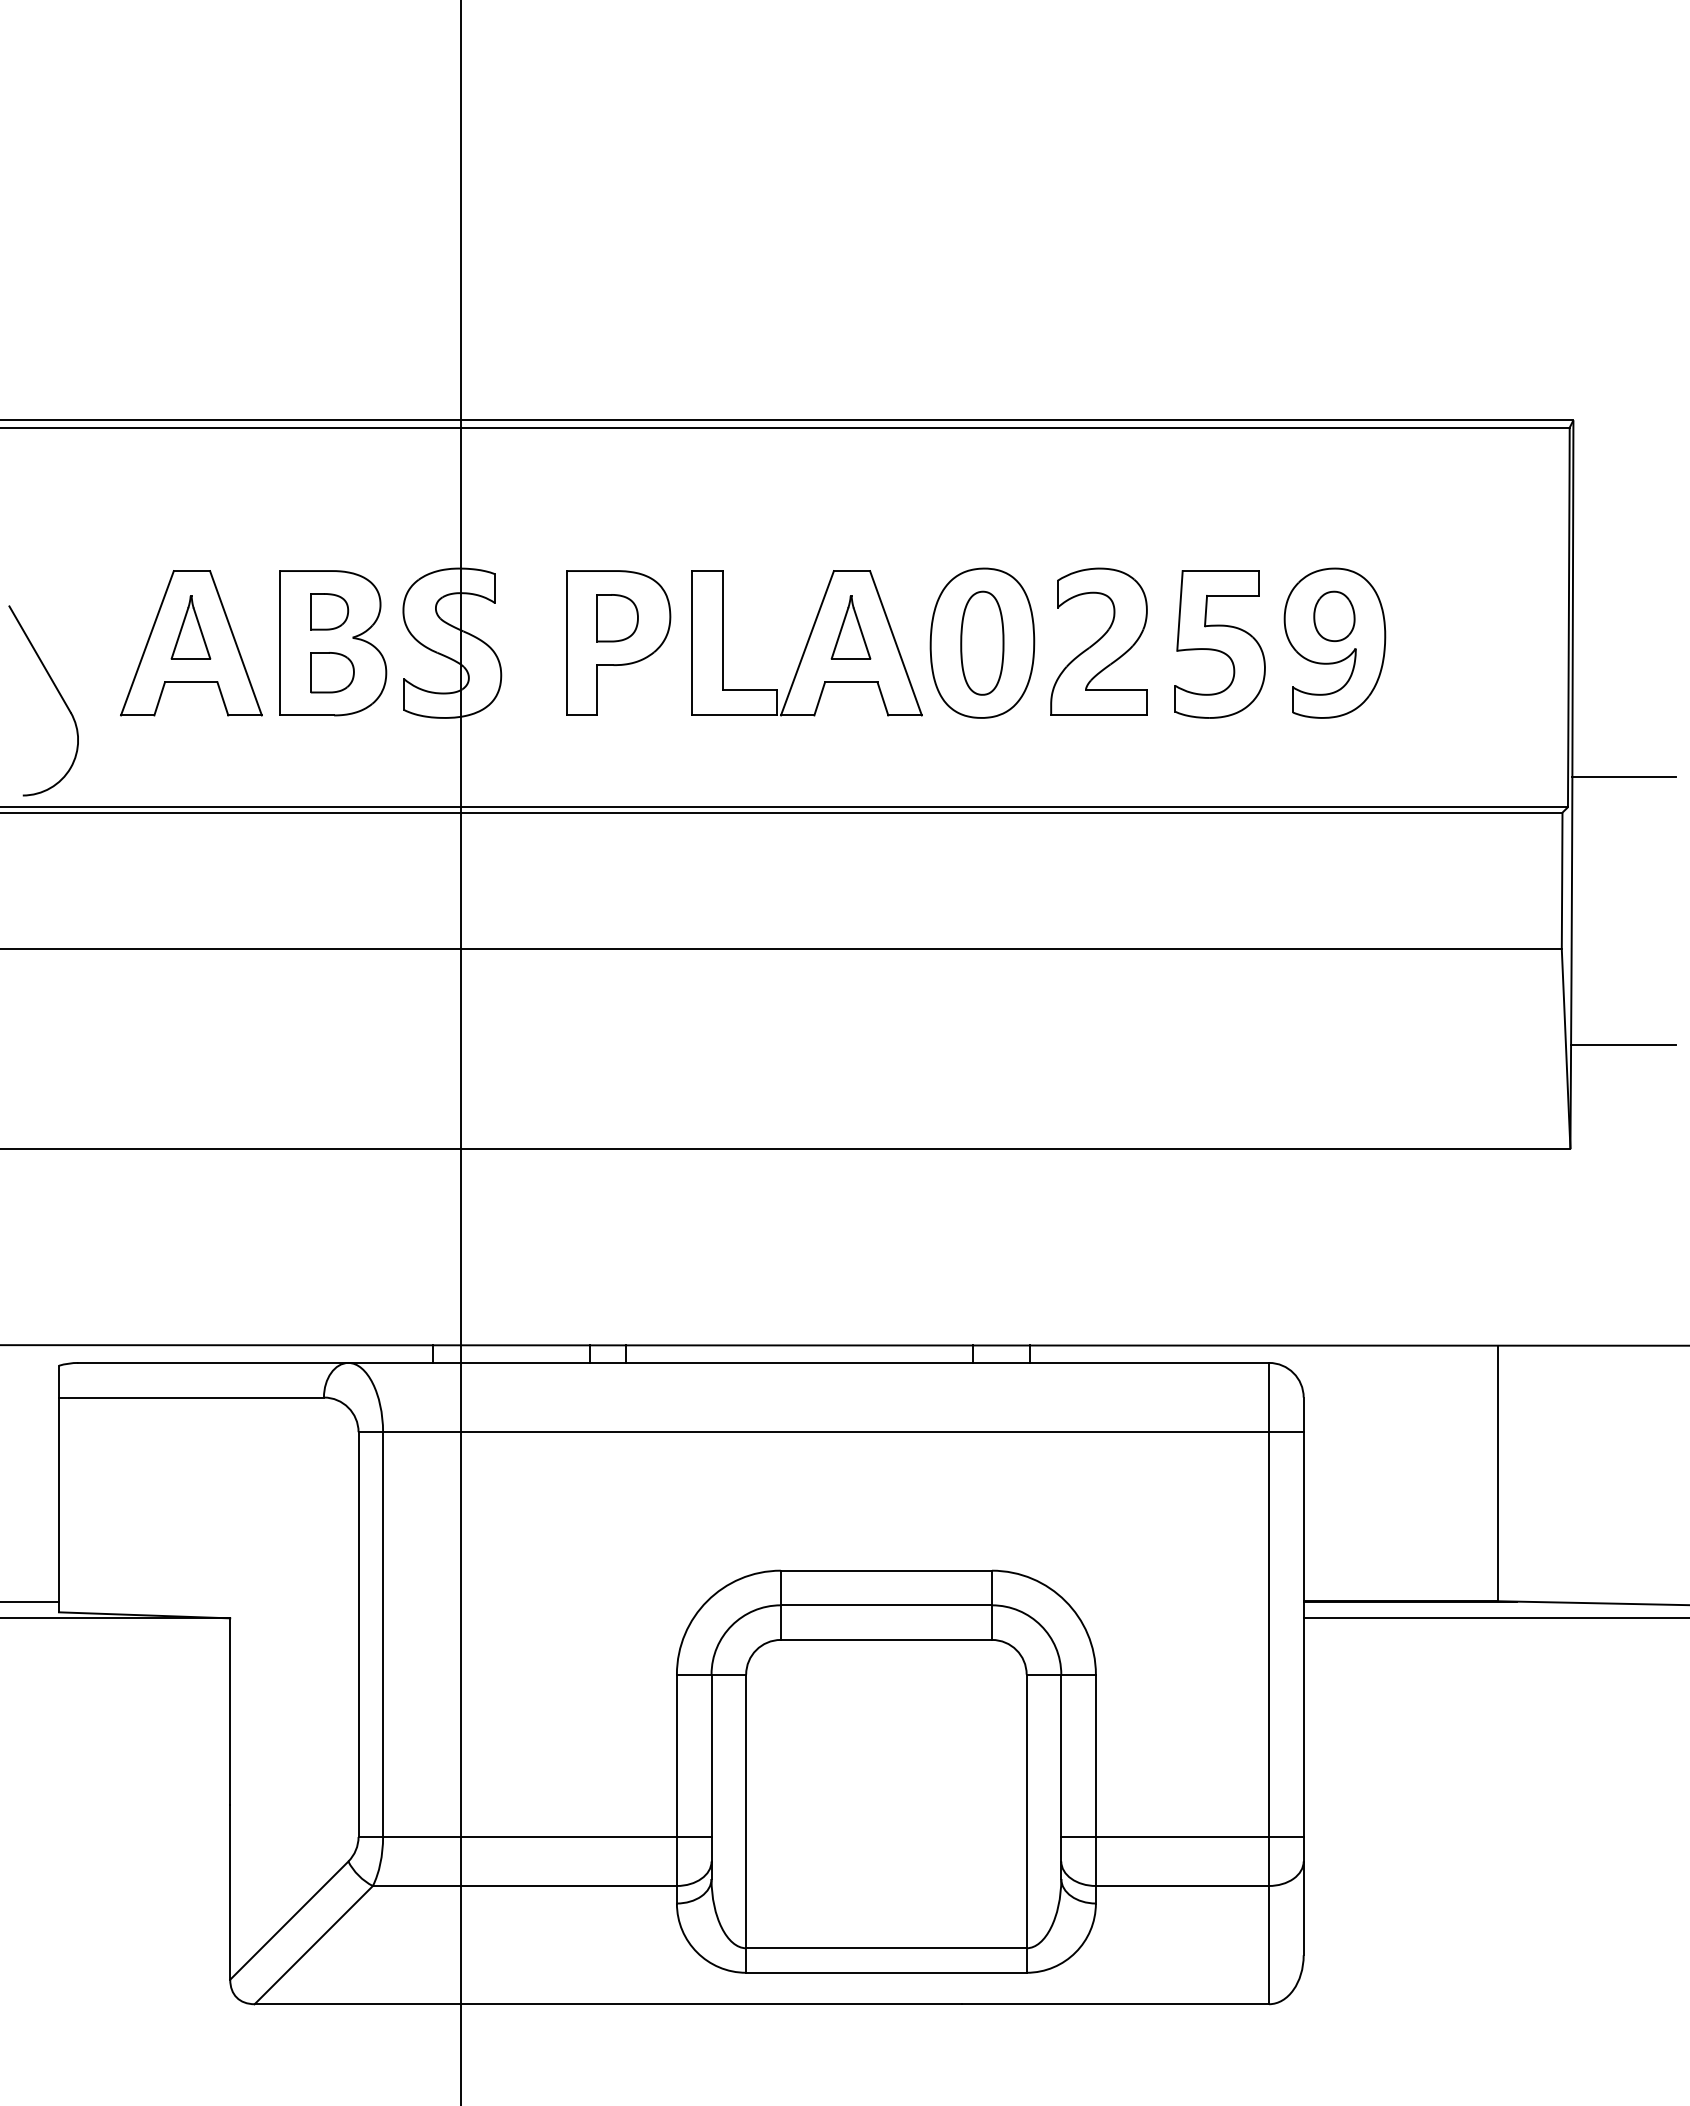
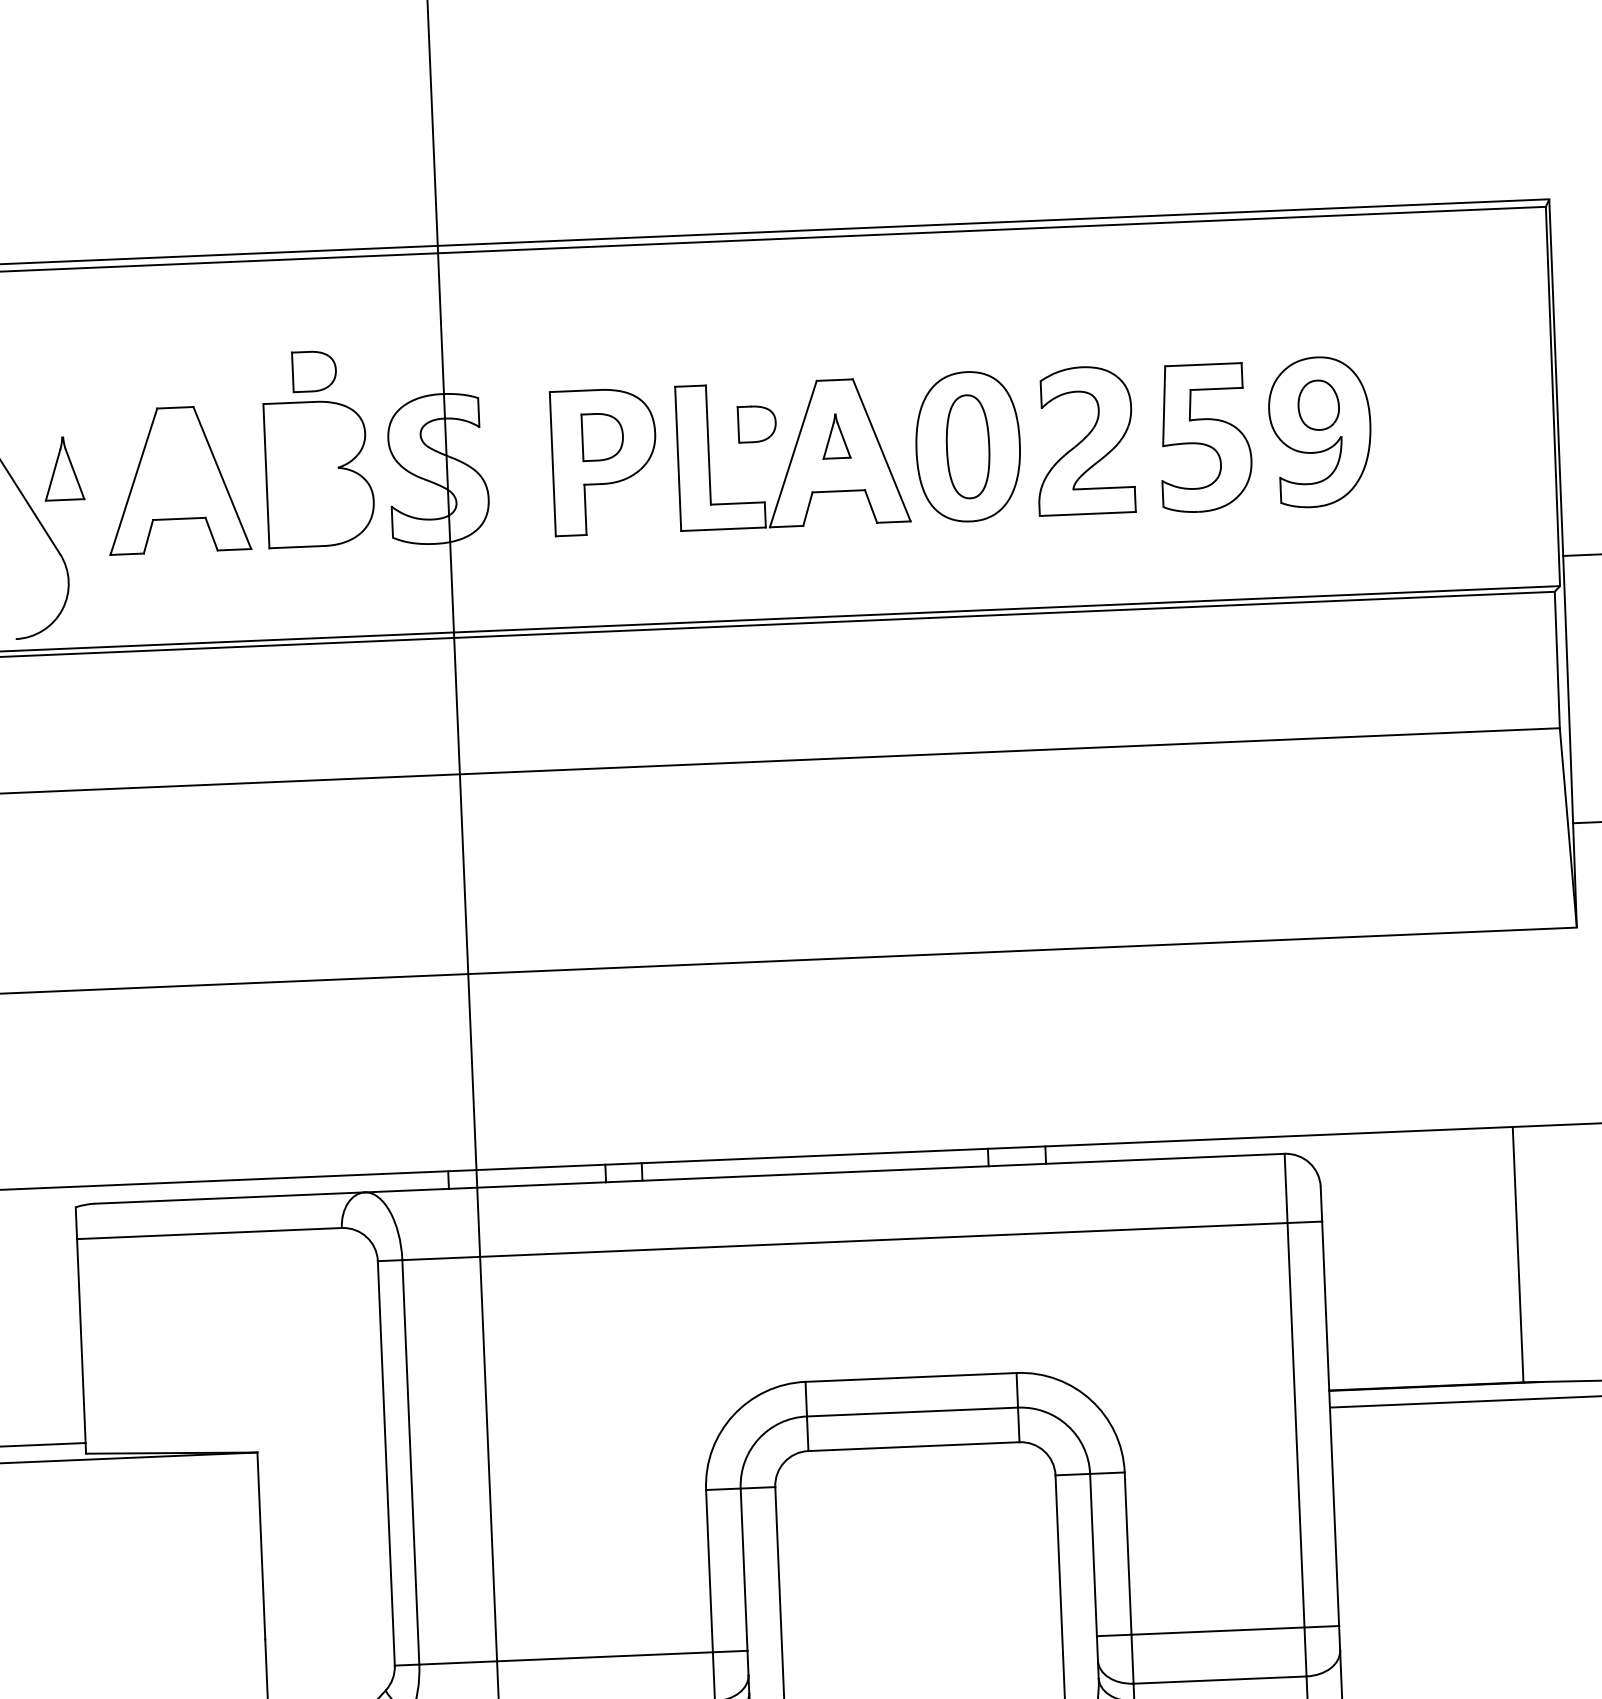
part: (329, 611) -> (757, 423), moved
part: (190, 627) -> (63, 468), moved
part: (850, 627) -> (835, 436), size x0.7
part: (332, 672) -> (314, 371), moved

